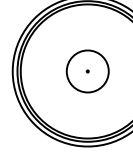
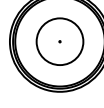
circle: (87, 71) -> (59, 41), size x1.67

